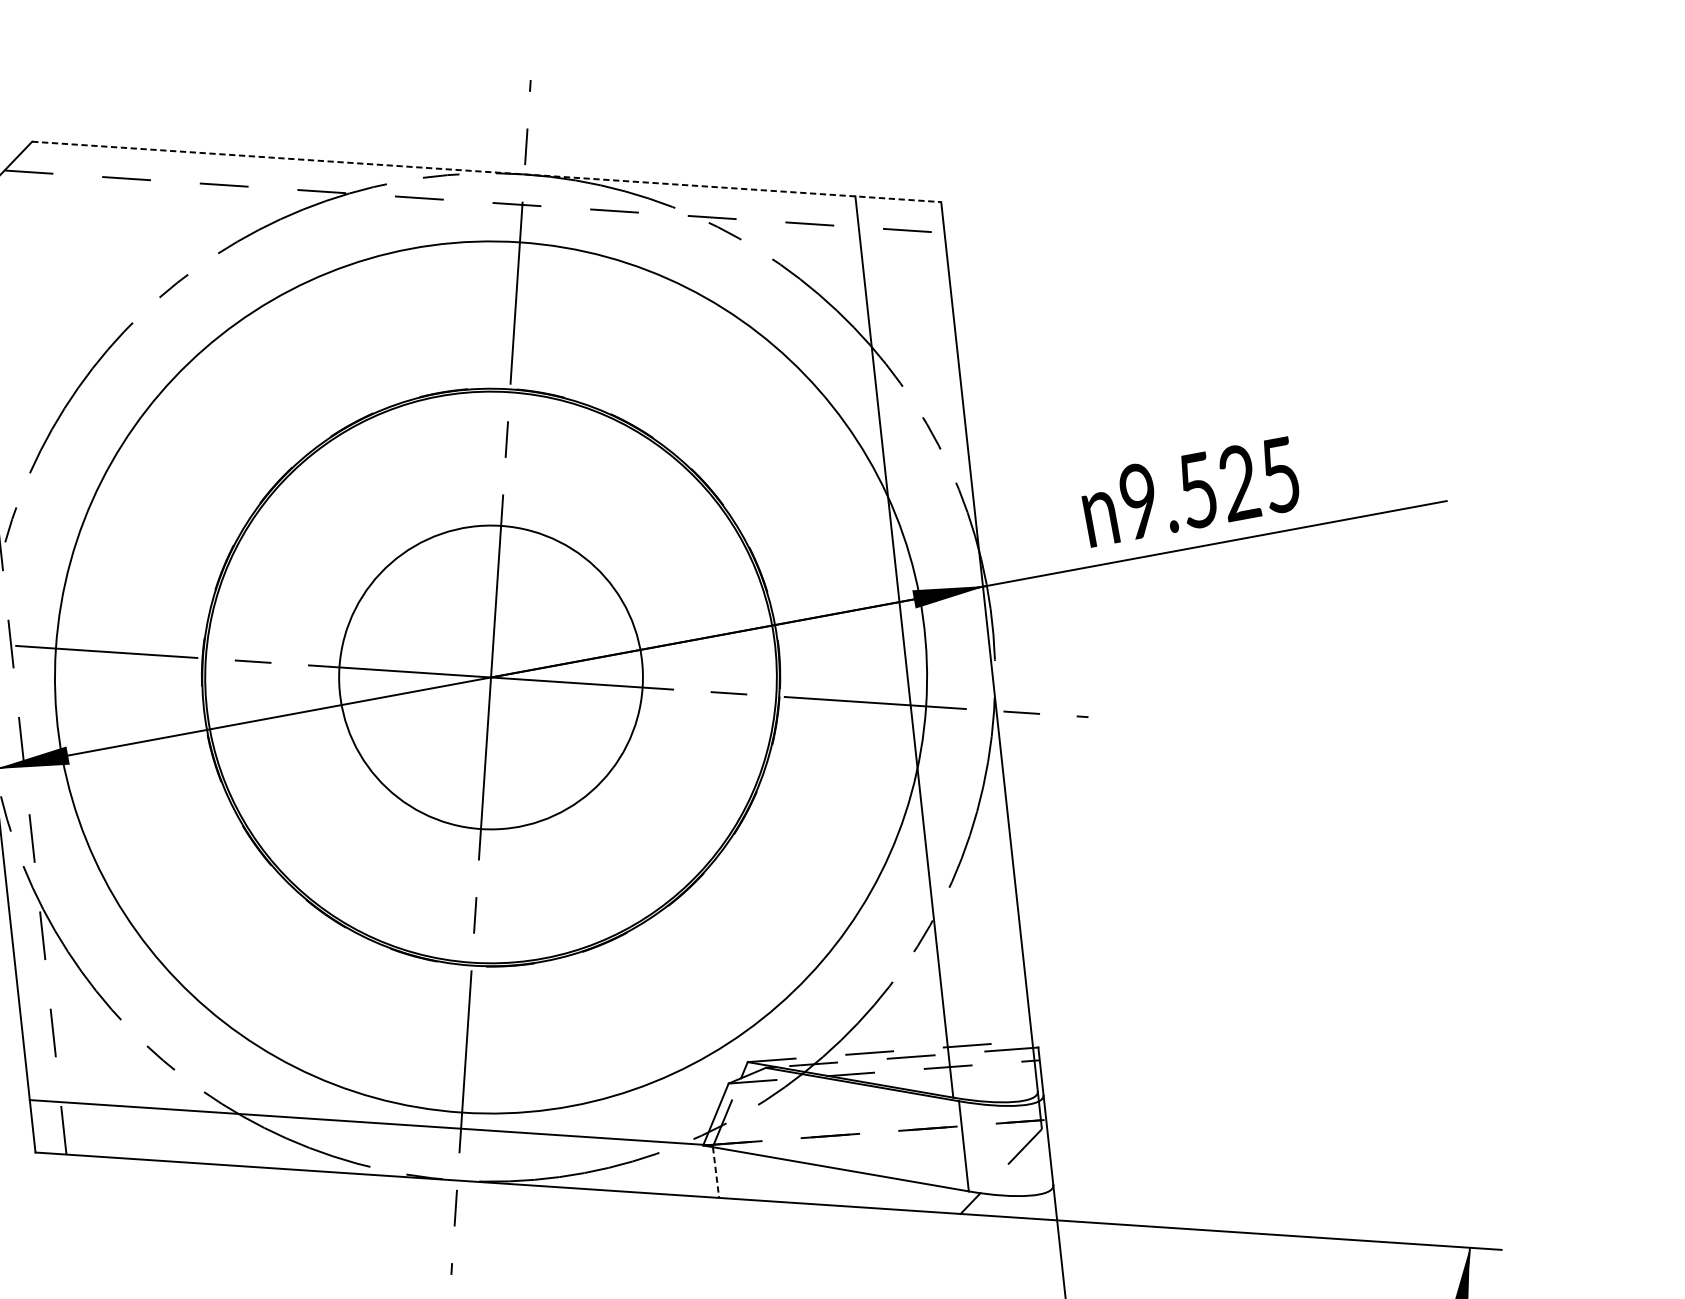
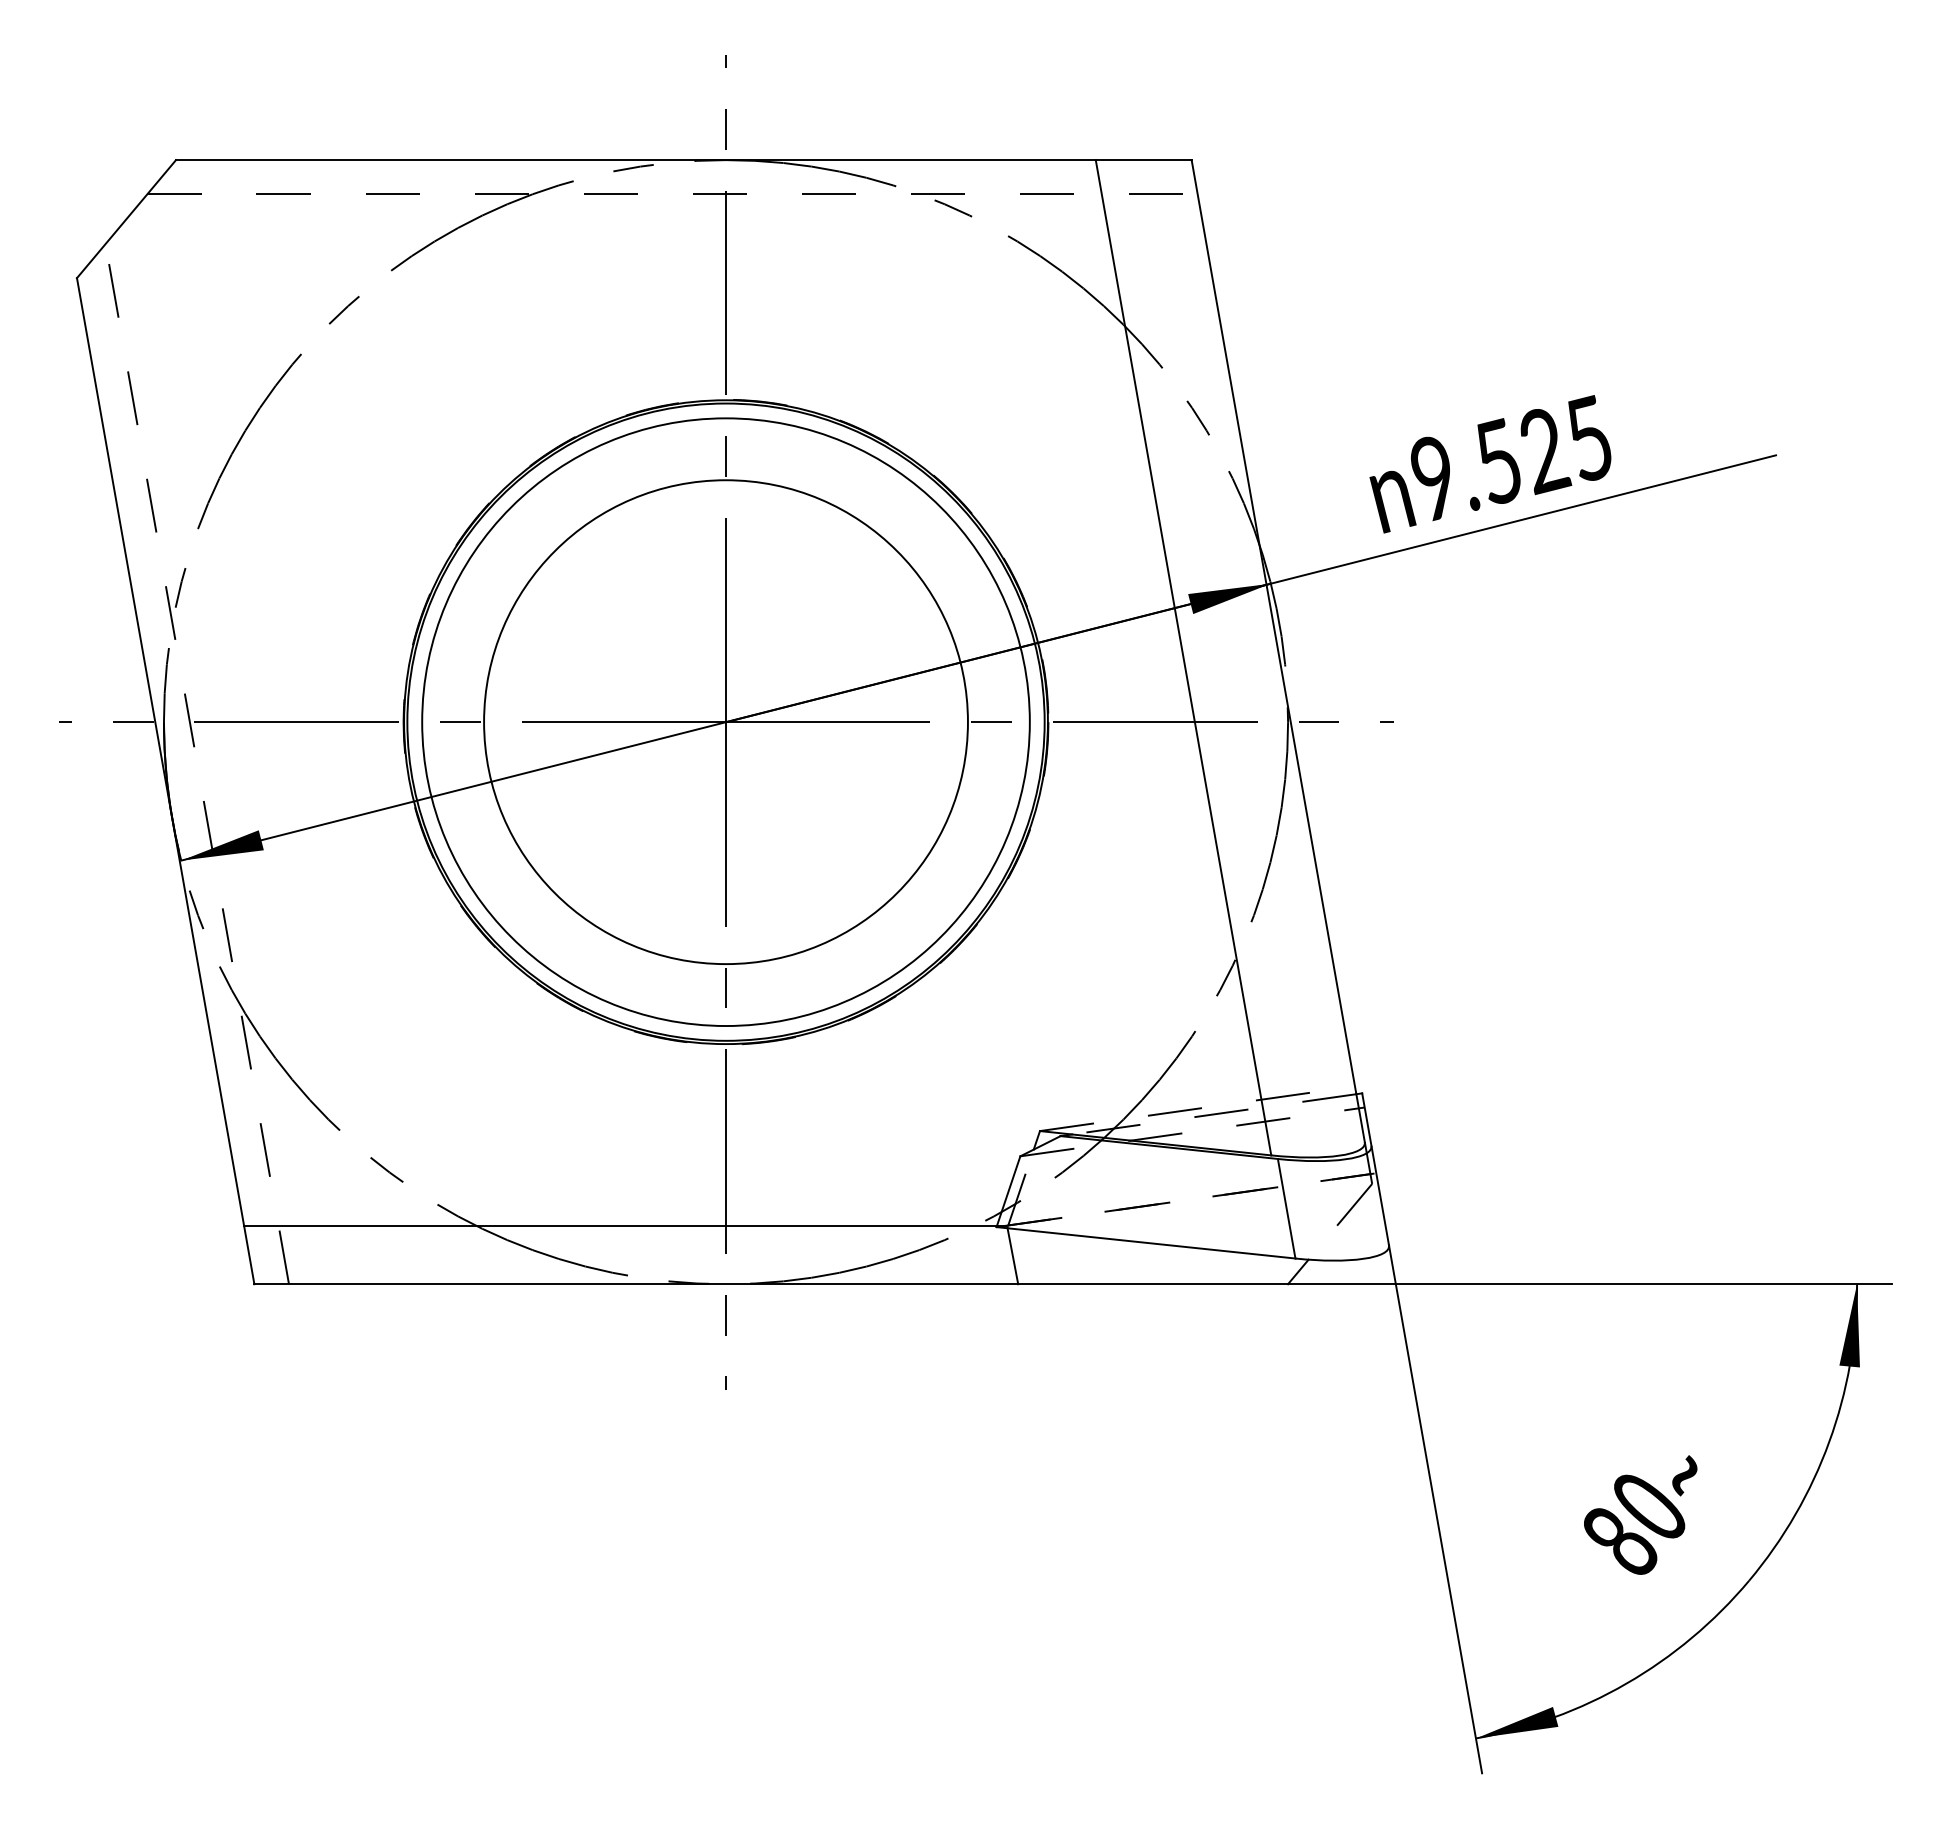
line: (486, 172) -> (683, 160), dashed -> solid
circle: (490, 677) -> (725, 722), size x0.62
circle: (490, 677) -> (725, 722), size x1.43
line: (715, 1172) -> (1012, 1256), dashed -> solid

